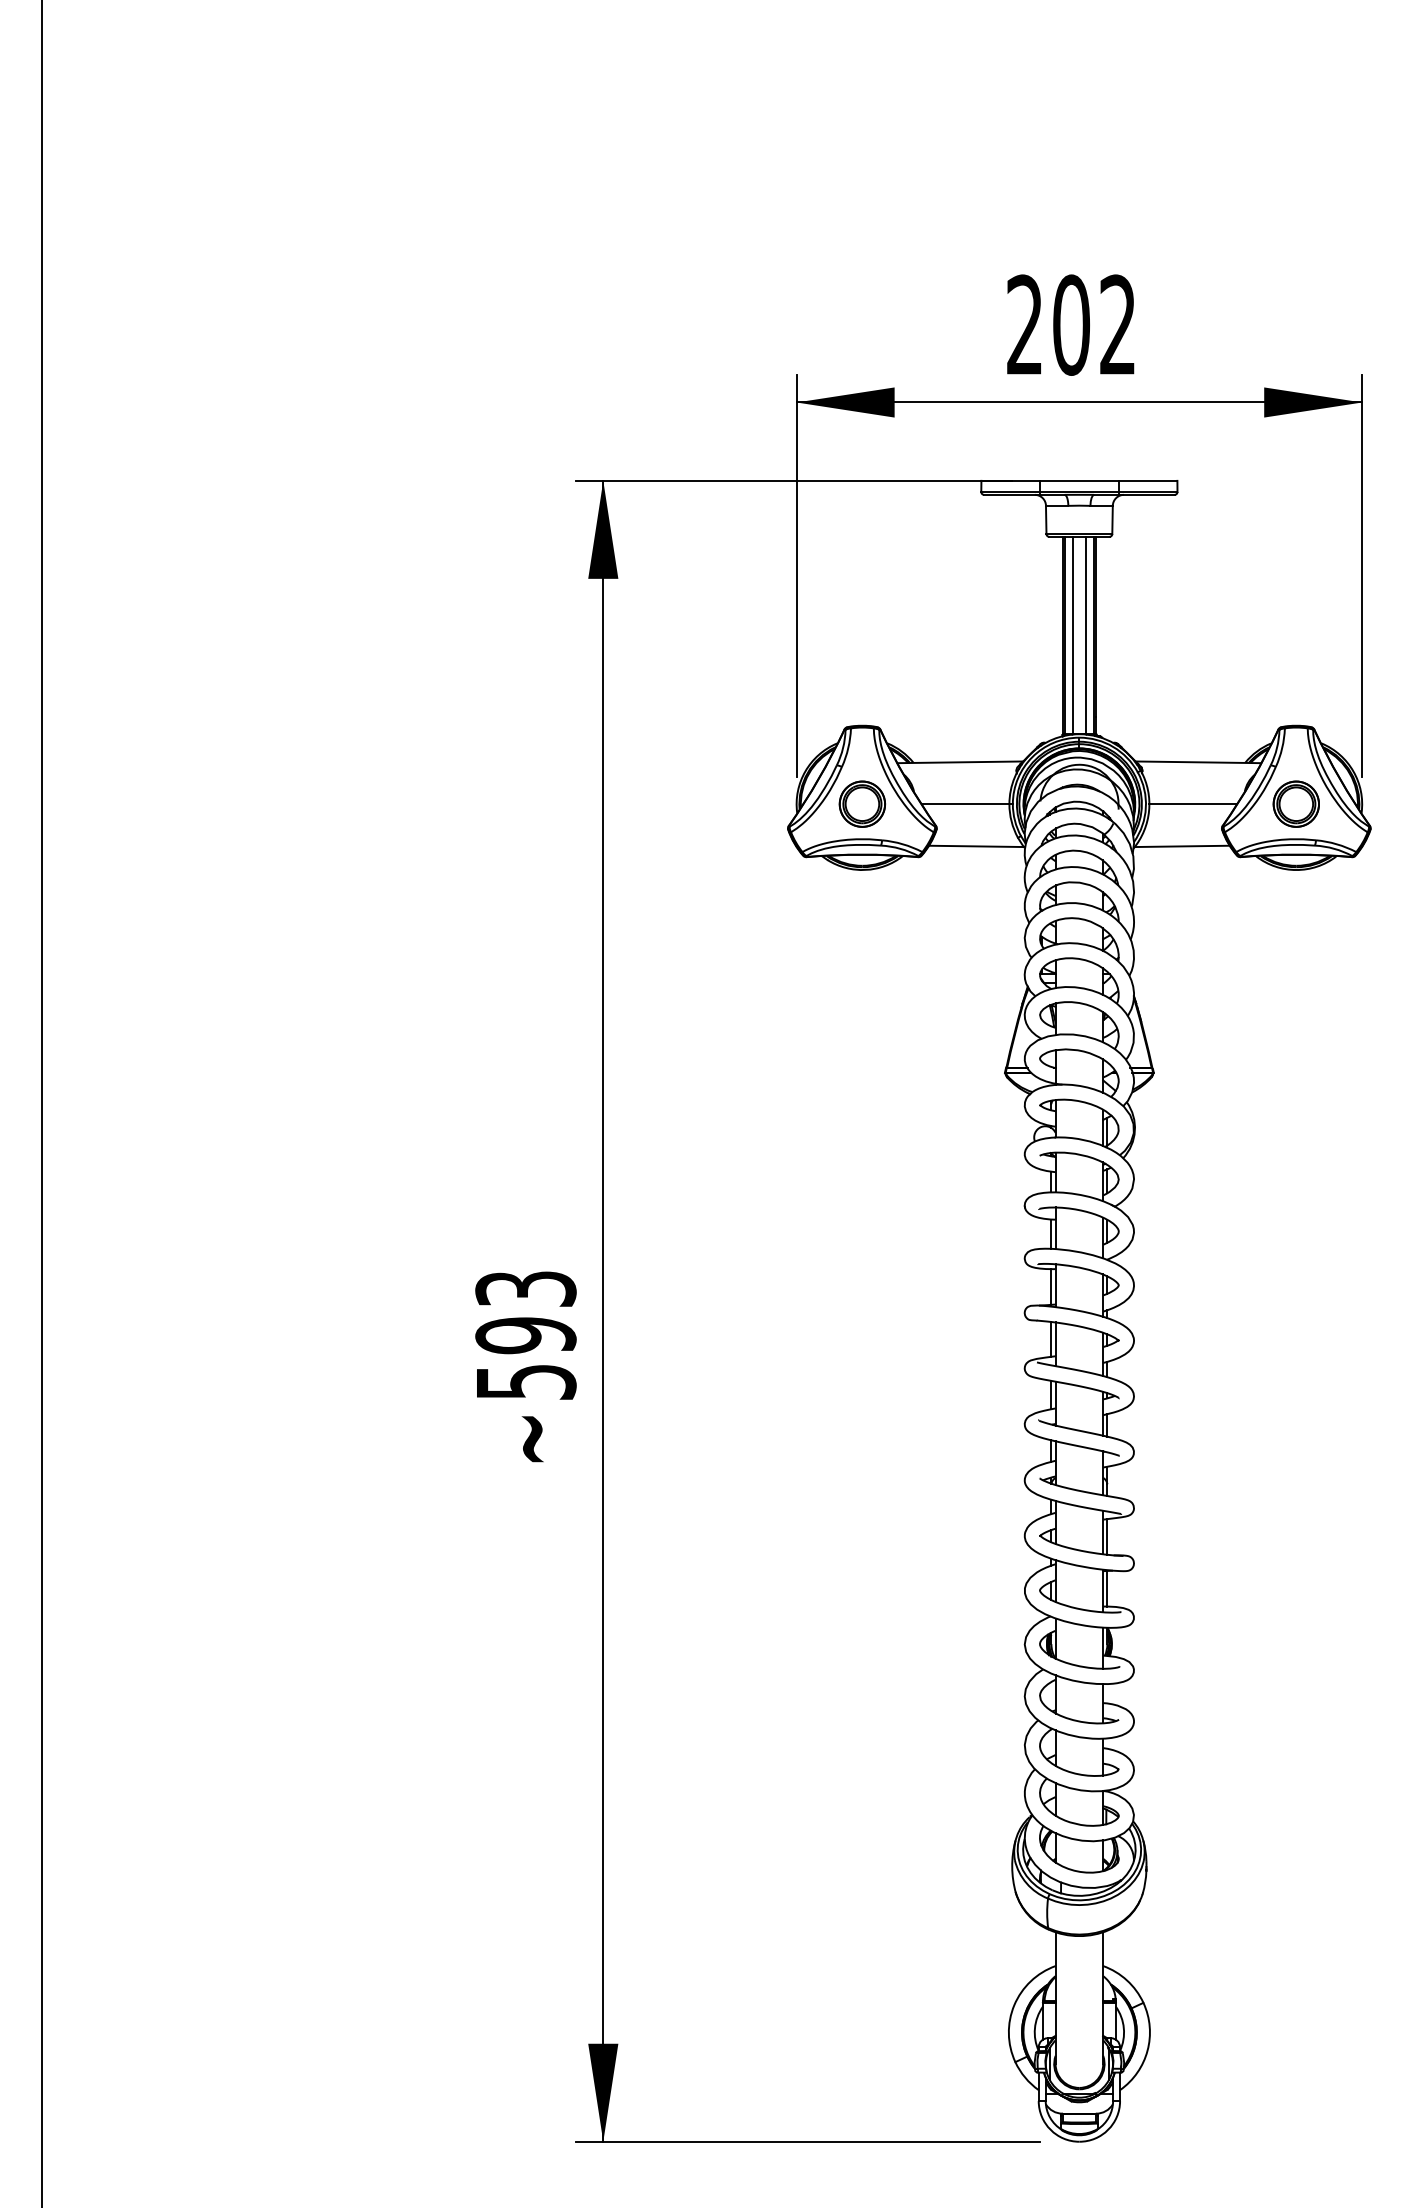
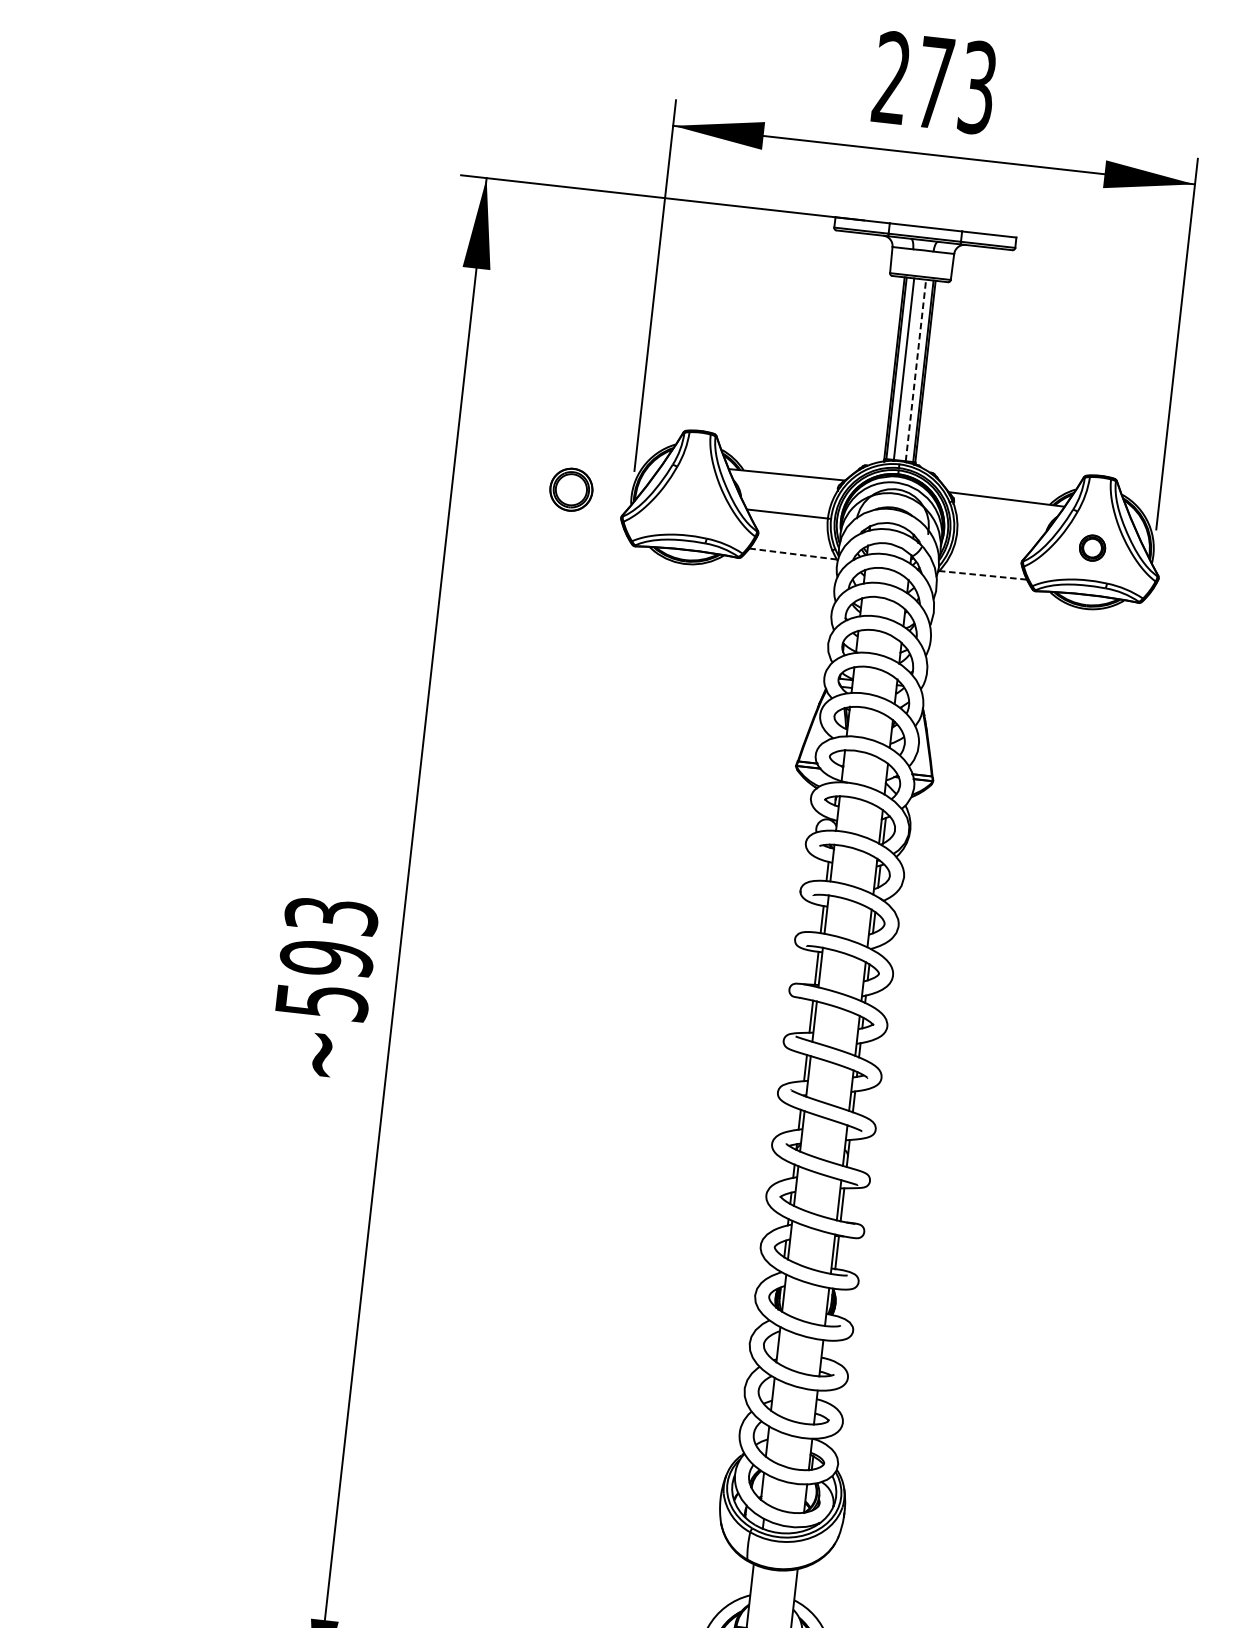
text: (1094, 324) -> (956, 84), 202 -> 273
line: (1085, 634) -> (915, 369), solid -> dashed
part: (862, 803) -> (571, 489), moved
part: (1295, 803) -> (1091, 547), size x0.6
line: (1193, 804) -> (997, 537), removed
line: (976, 846) -> (793, 554), solid -> dashed
line: (1182, 846) -> (983, 575), solid -> dashed

